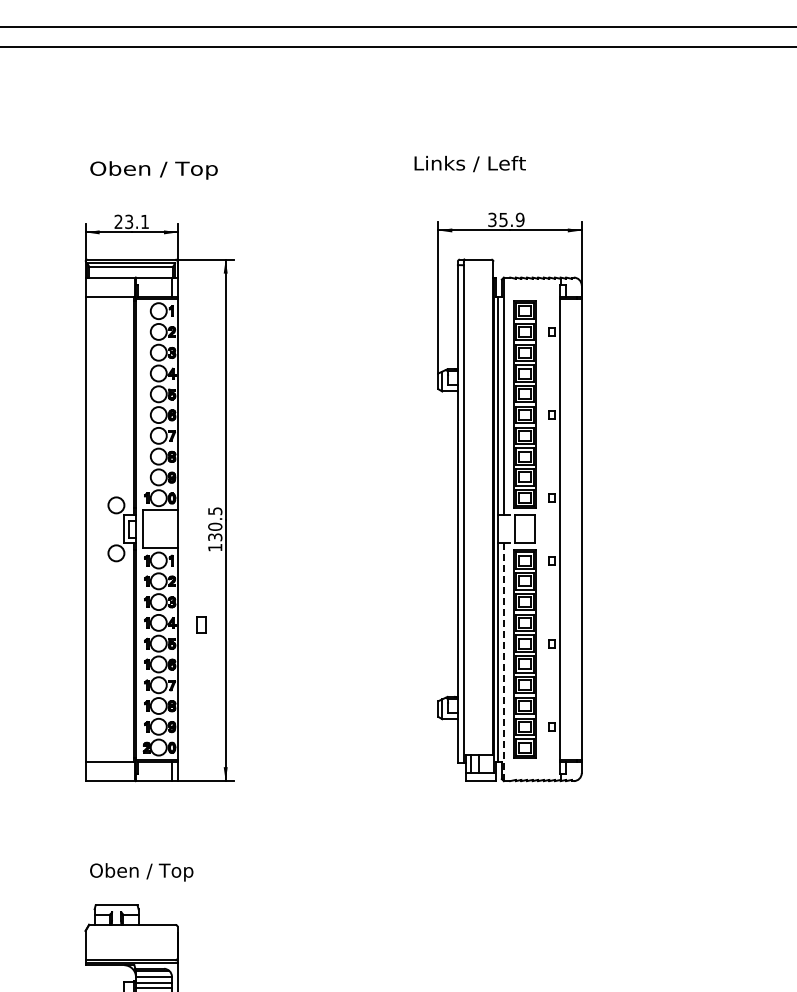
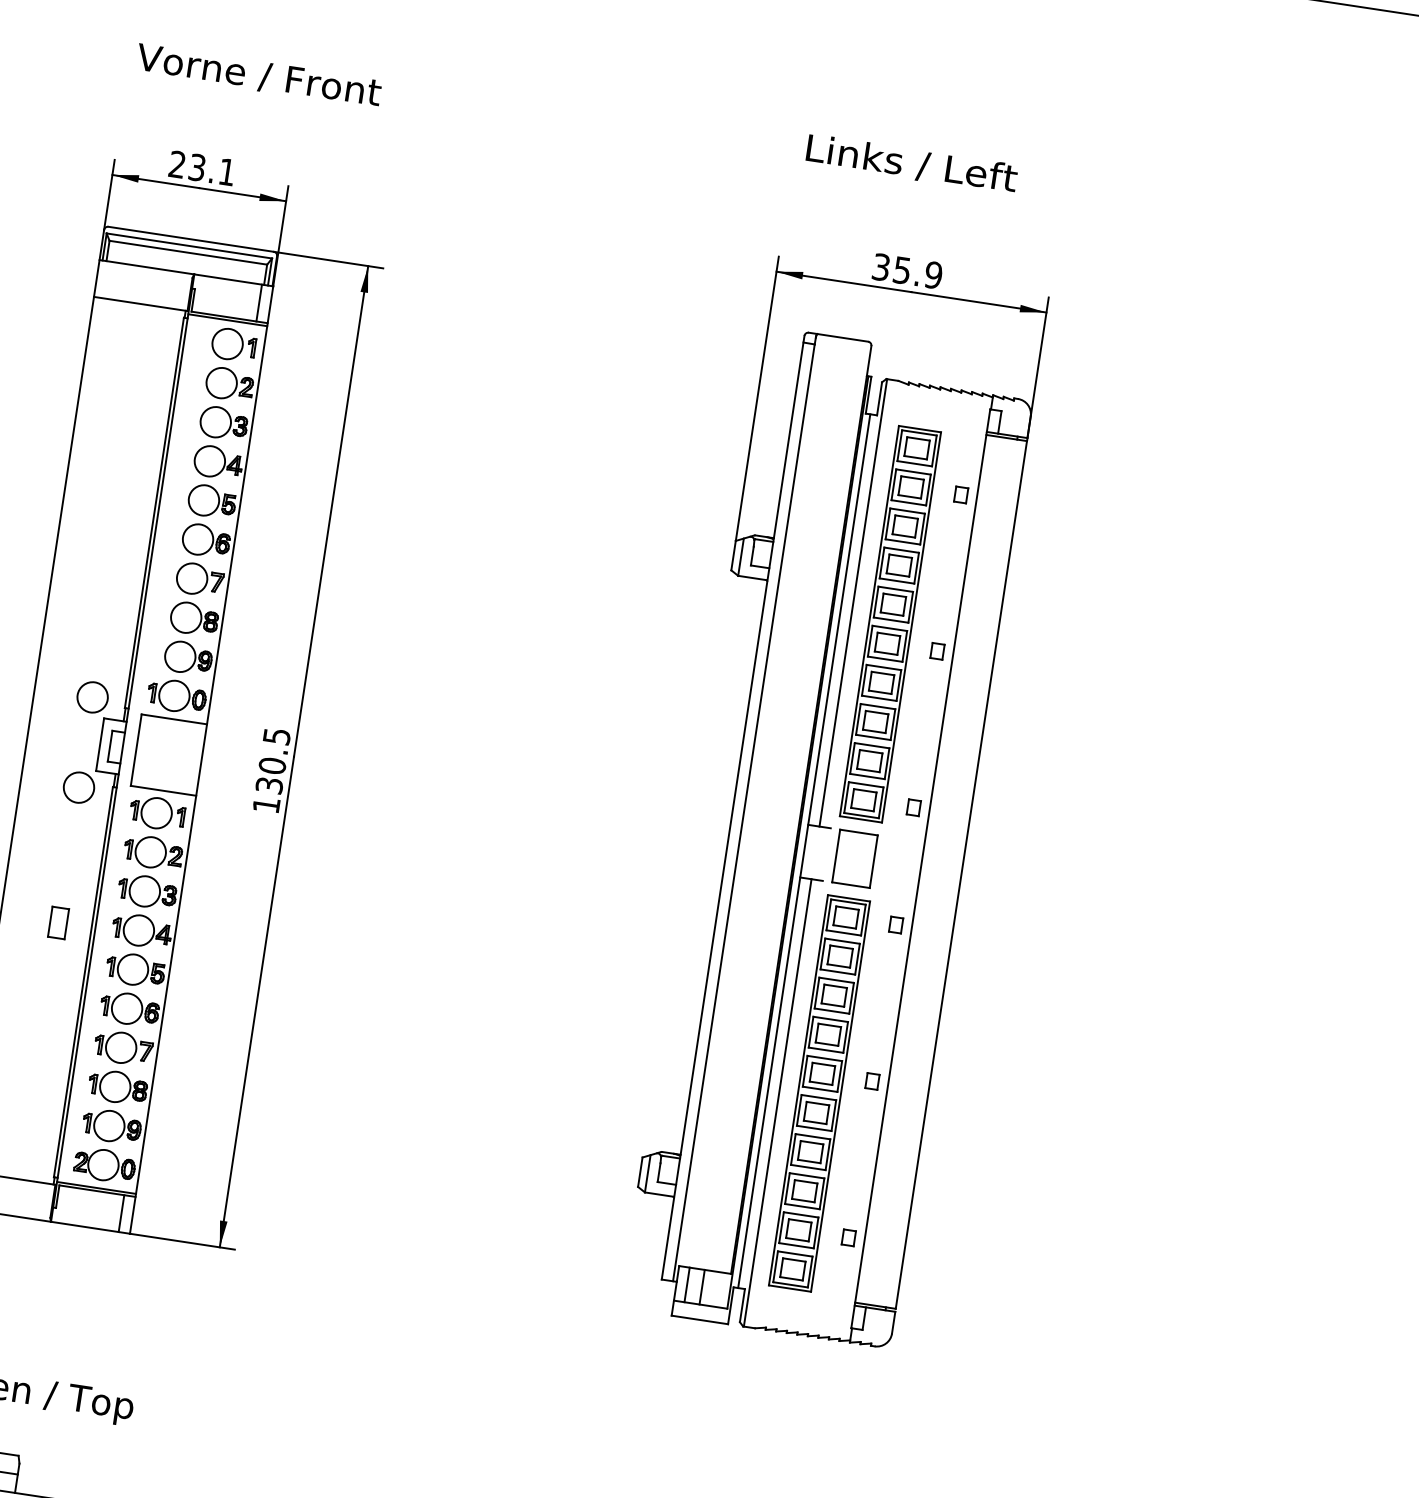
text: (469, 163) -> (910, 163), moved
text: (153, 170) -> (257, 77), Oben / Top -> Vorne / Front
part: (201, 624) -> (58, 921), moved
line: (504, 662) -> (778, 1103), dashed -> solid

